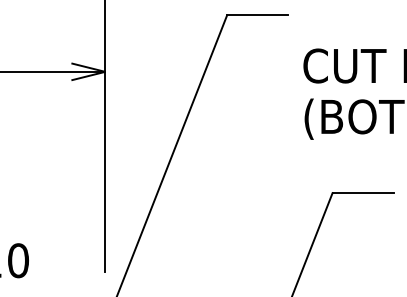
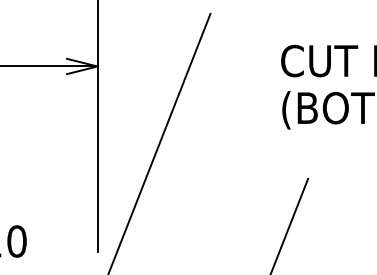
line: (257, 14) -> (238, 13), removed
line: (363, 192) -> (336, 178), removed

